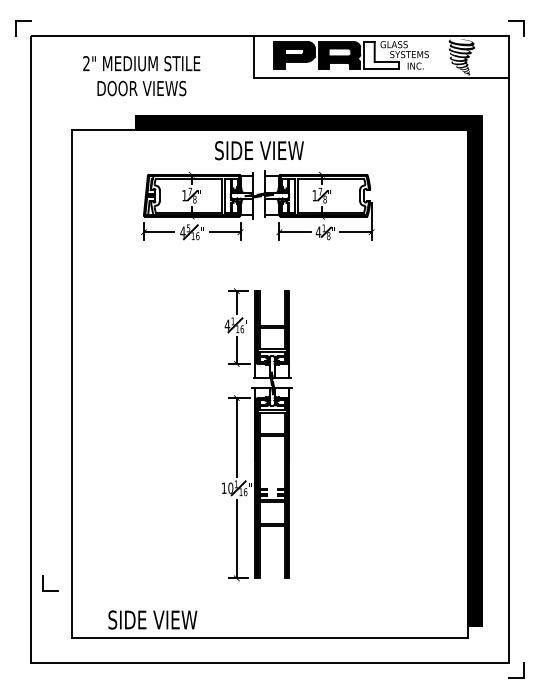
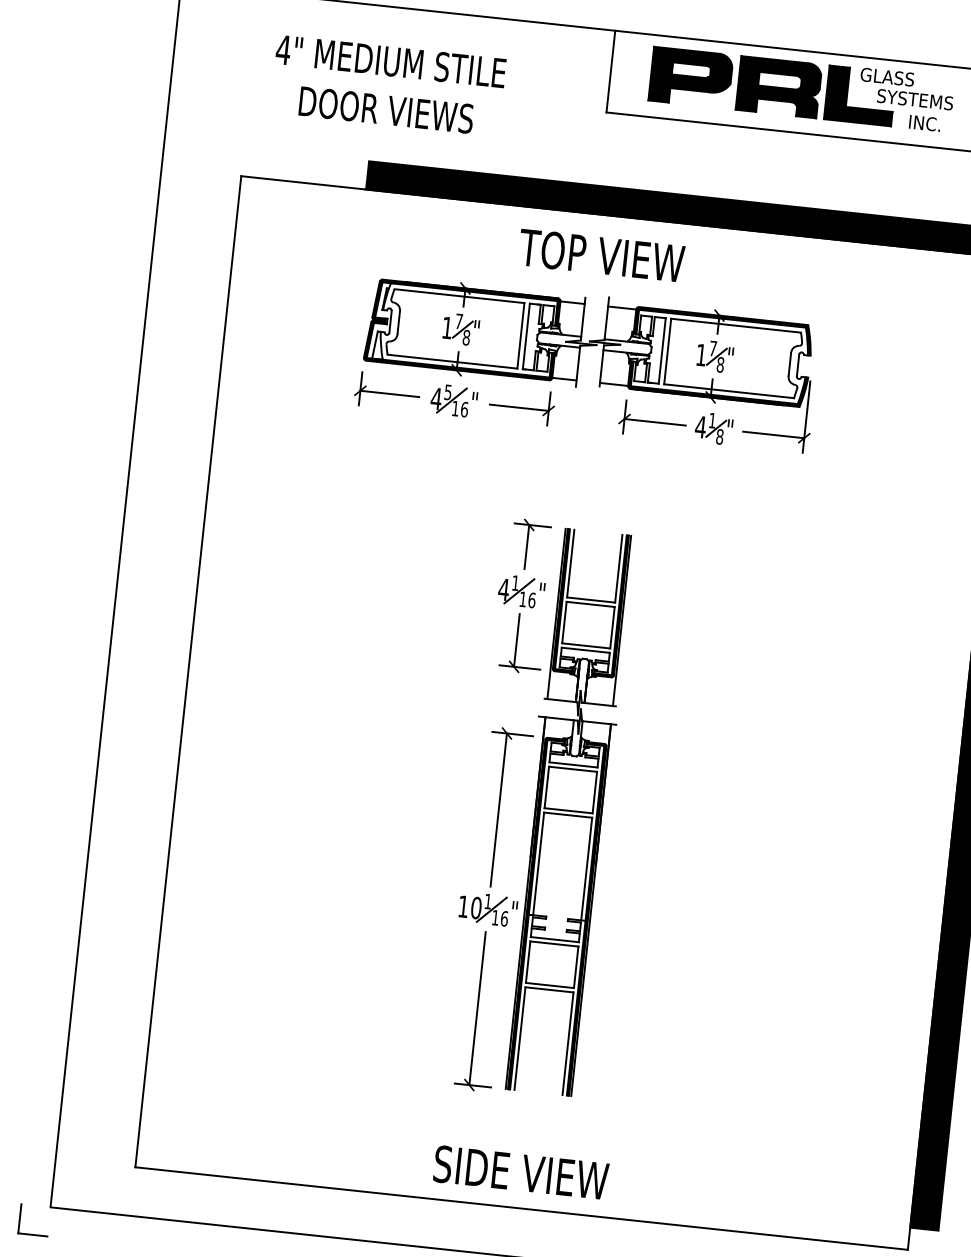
fill: (381, 55) -> (860, 95), added
text: (86, 63) -> (283, 49), 2" -> 4"
text: (259, 150) -> (602, 255), SIDE VIEW -> TOP VIEW
part: (43, 583) -> (20, 1218), moved
text: (152, 619) -> (520, 1171), moved

